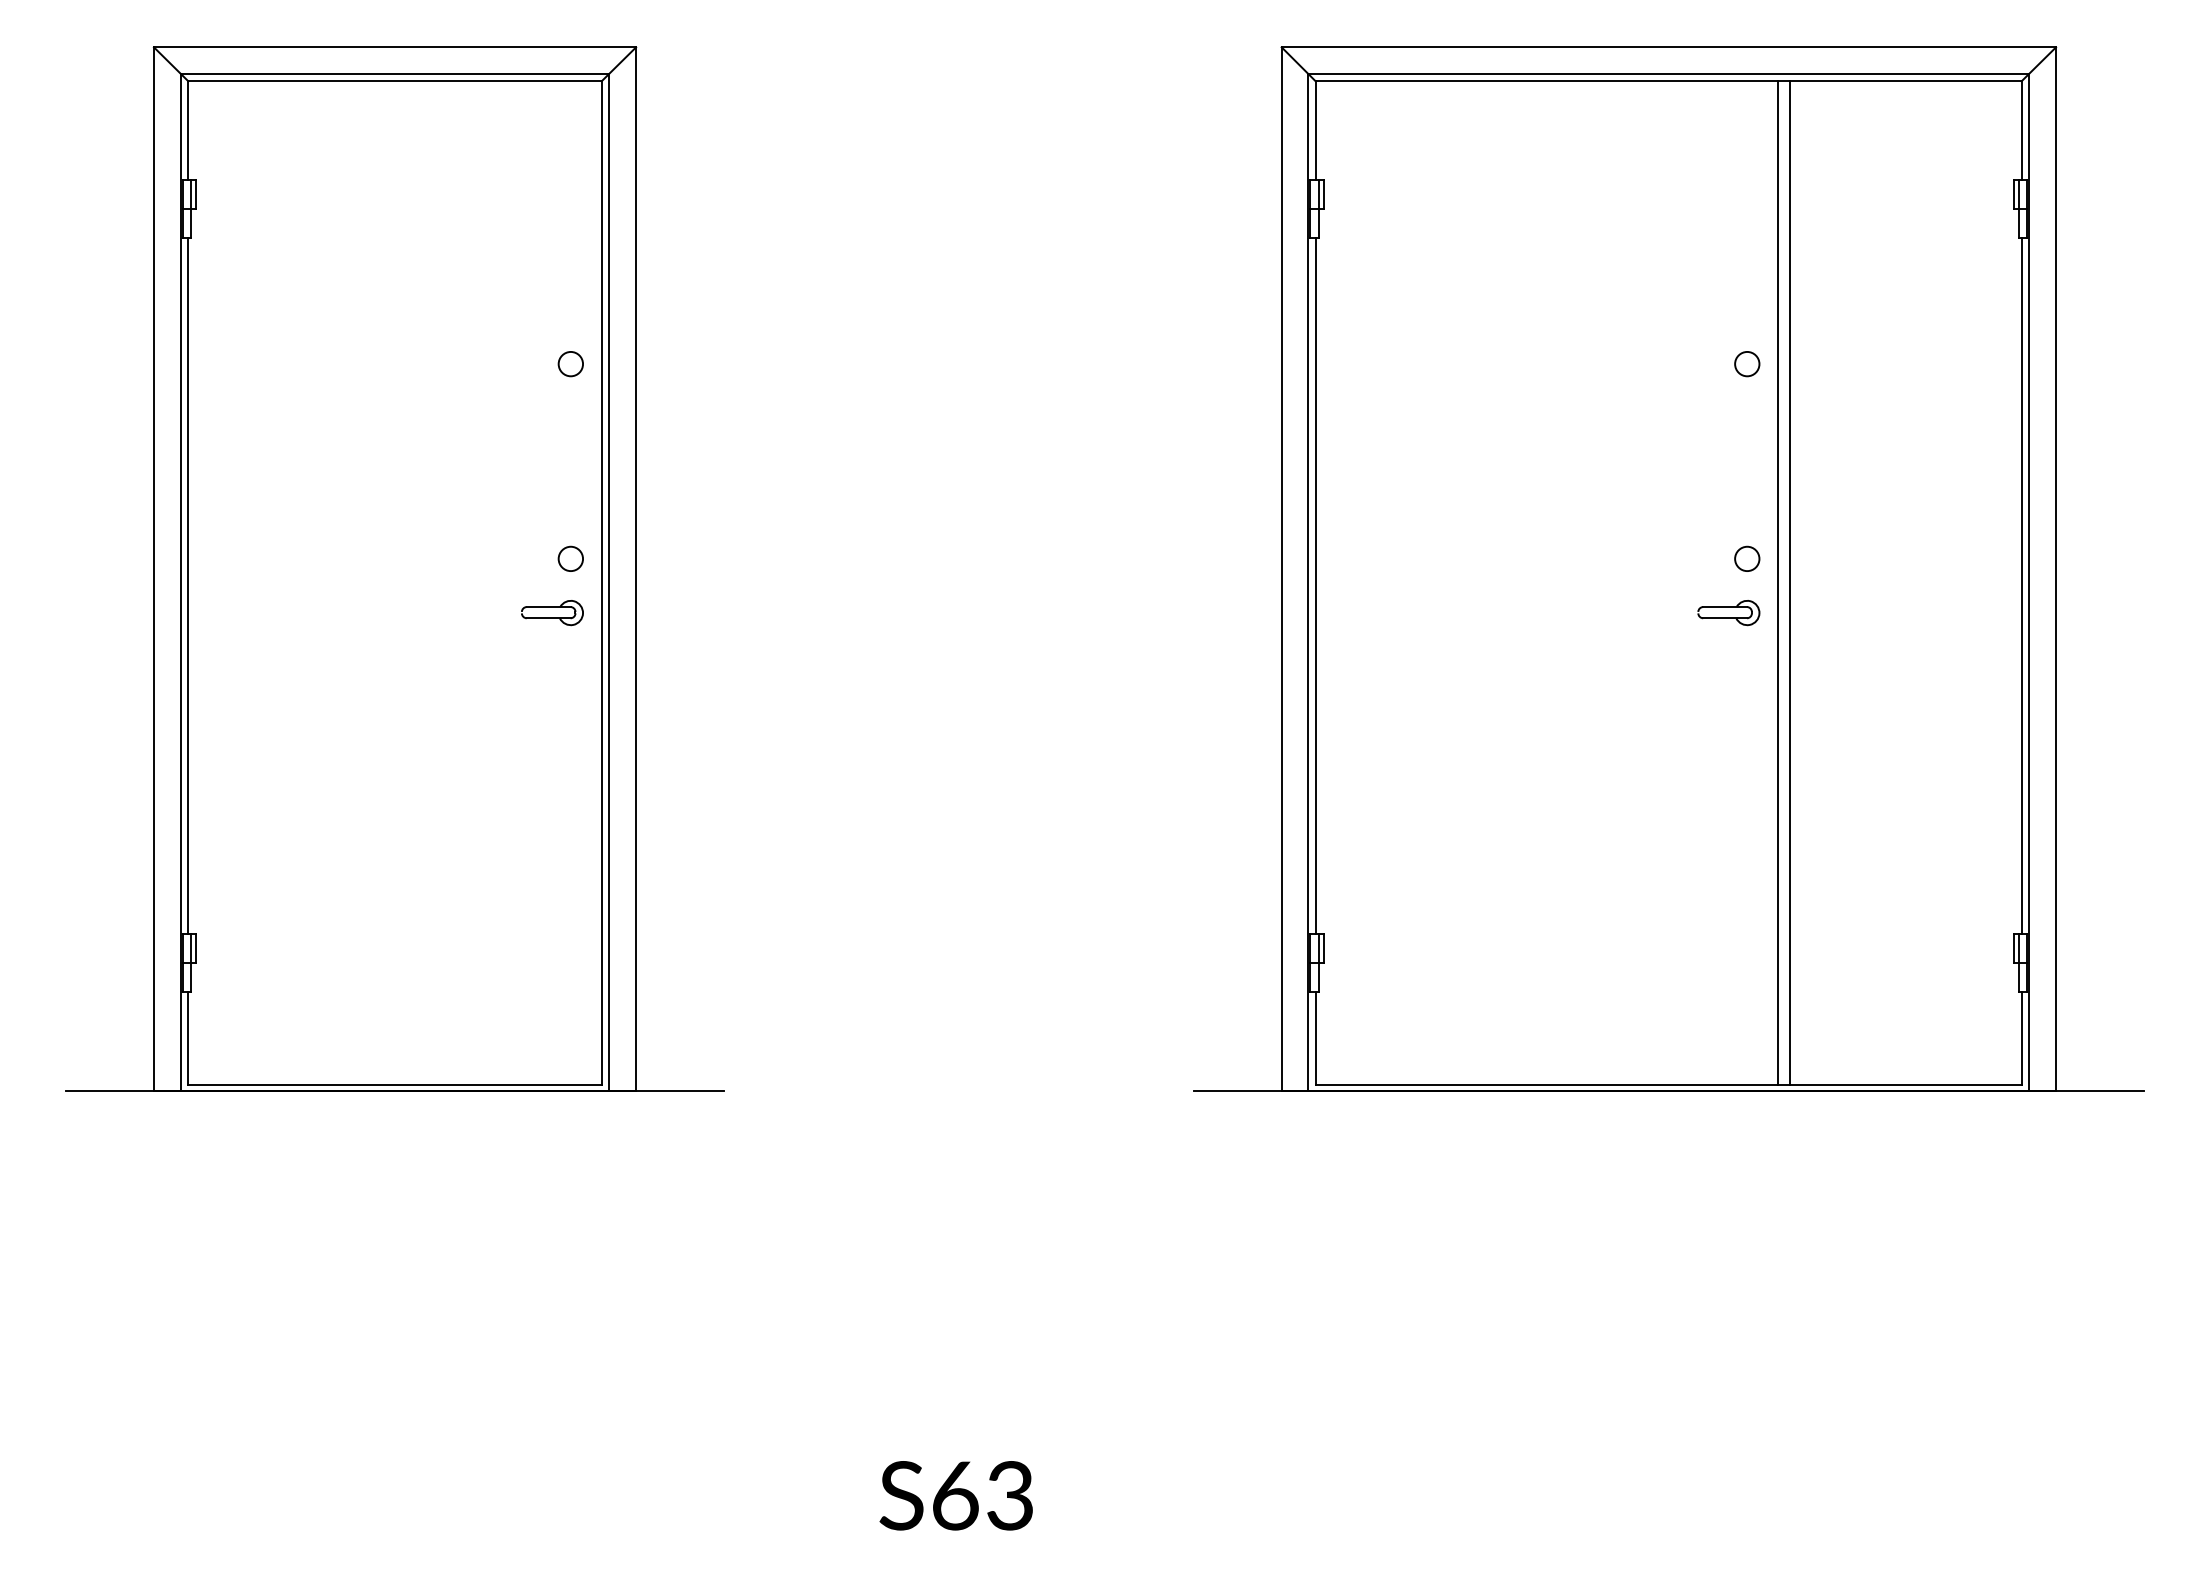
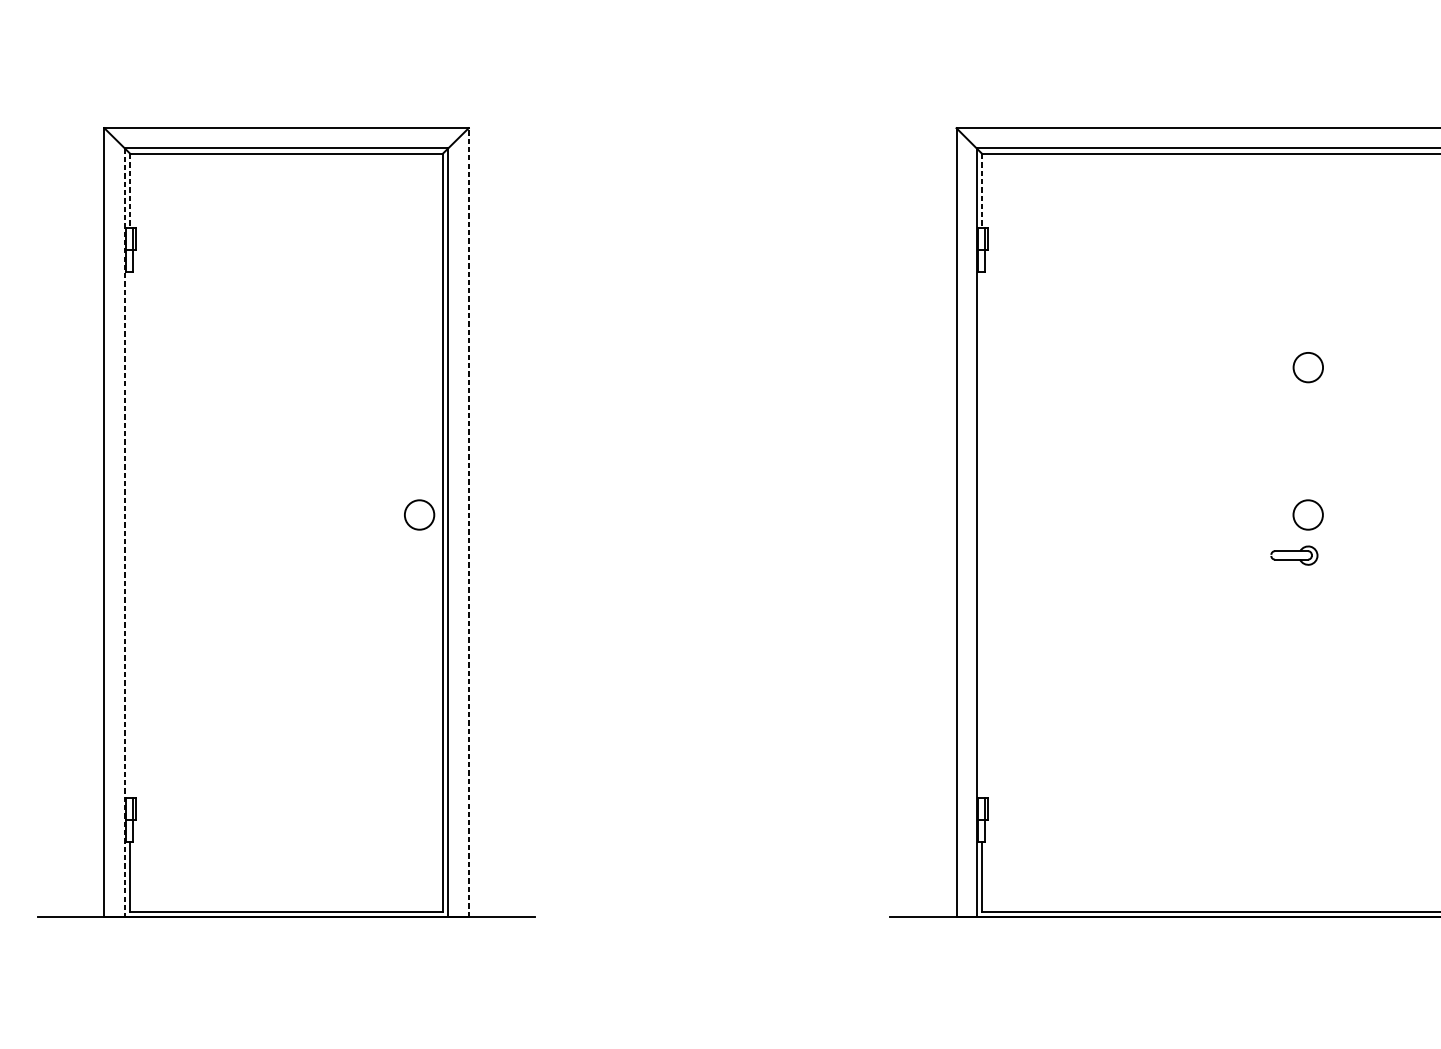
line: (188, 131) -> (130, 191), solid -> dashed
line: (1315, 131) -> (982, 191), solid -> dashed
circle: (1747, 363) -> (1308, 367), size x1.6
circle: (570, 364) -> (419, 367), removed
circle: (570, 558) -> (419, 514), size x1.6
circle: (1747, 558) -> (1308, 514), size x1.6
line: (636, 569) -> (469, 522), solid -> dashed
line: (1778, 582) -> (1331, 532), removed
line: (1789, 582) -> (1340, 532), removed
line: (180, 583) -> (124, 533), solid -> dashed
line: (188, 585) -> (130, 534), removed
line: (1315, 585) -> (982, 534), removed
part: (552, 613) -> (405, 556), removed

